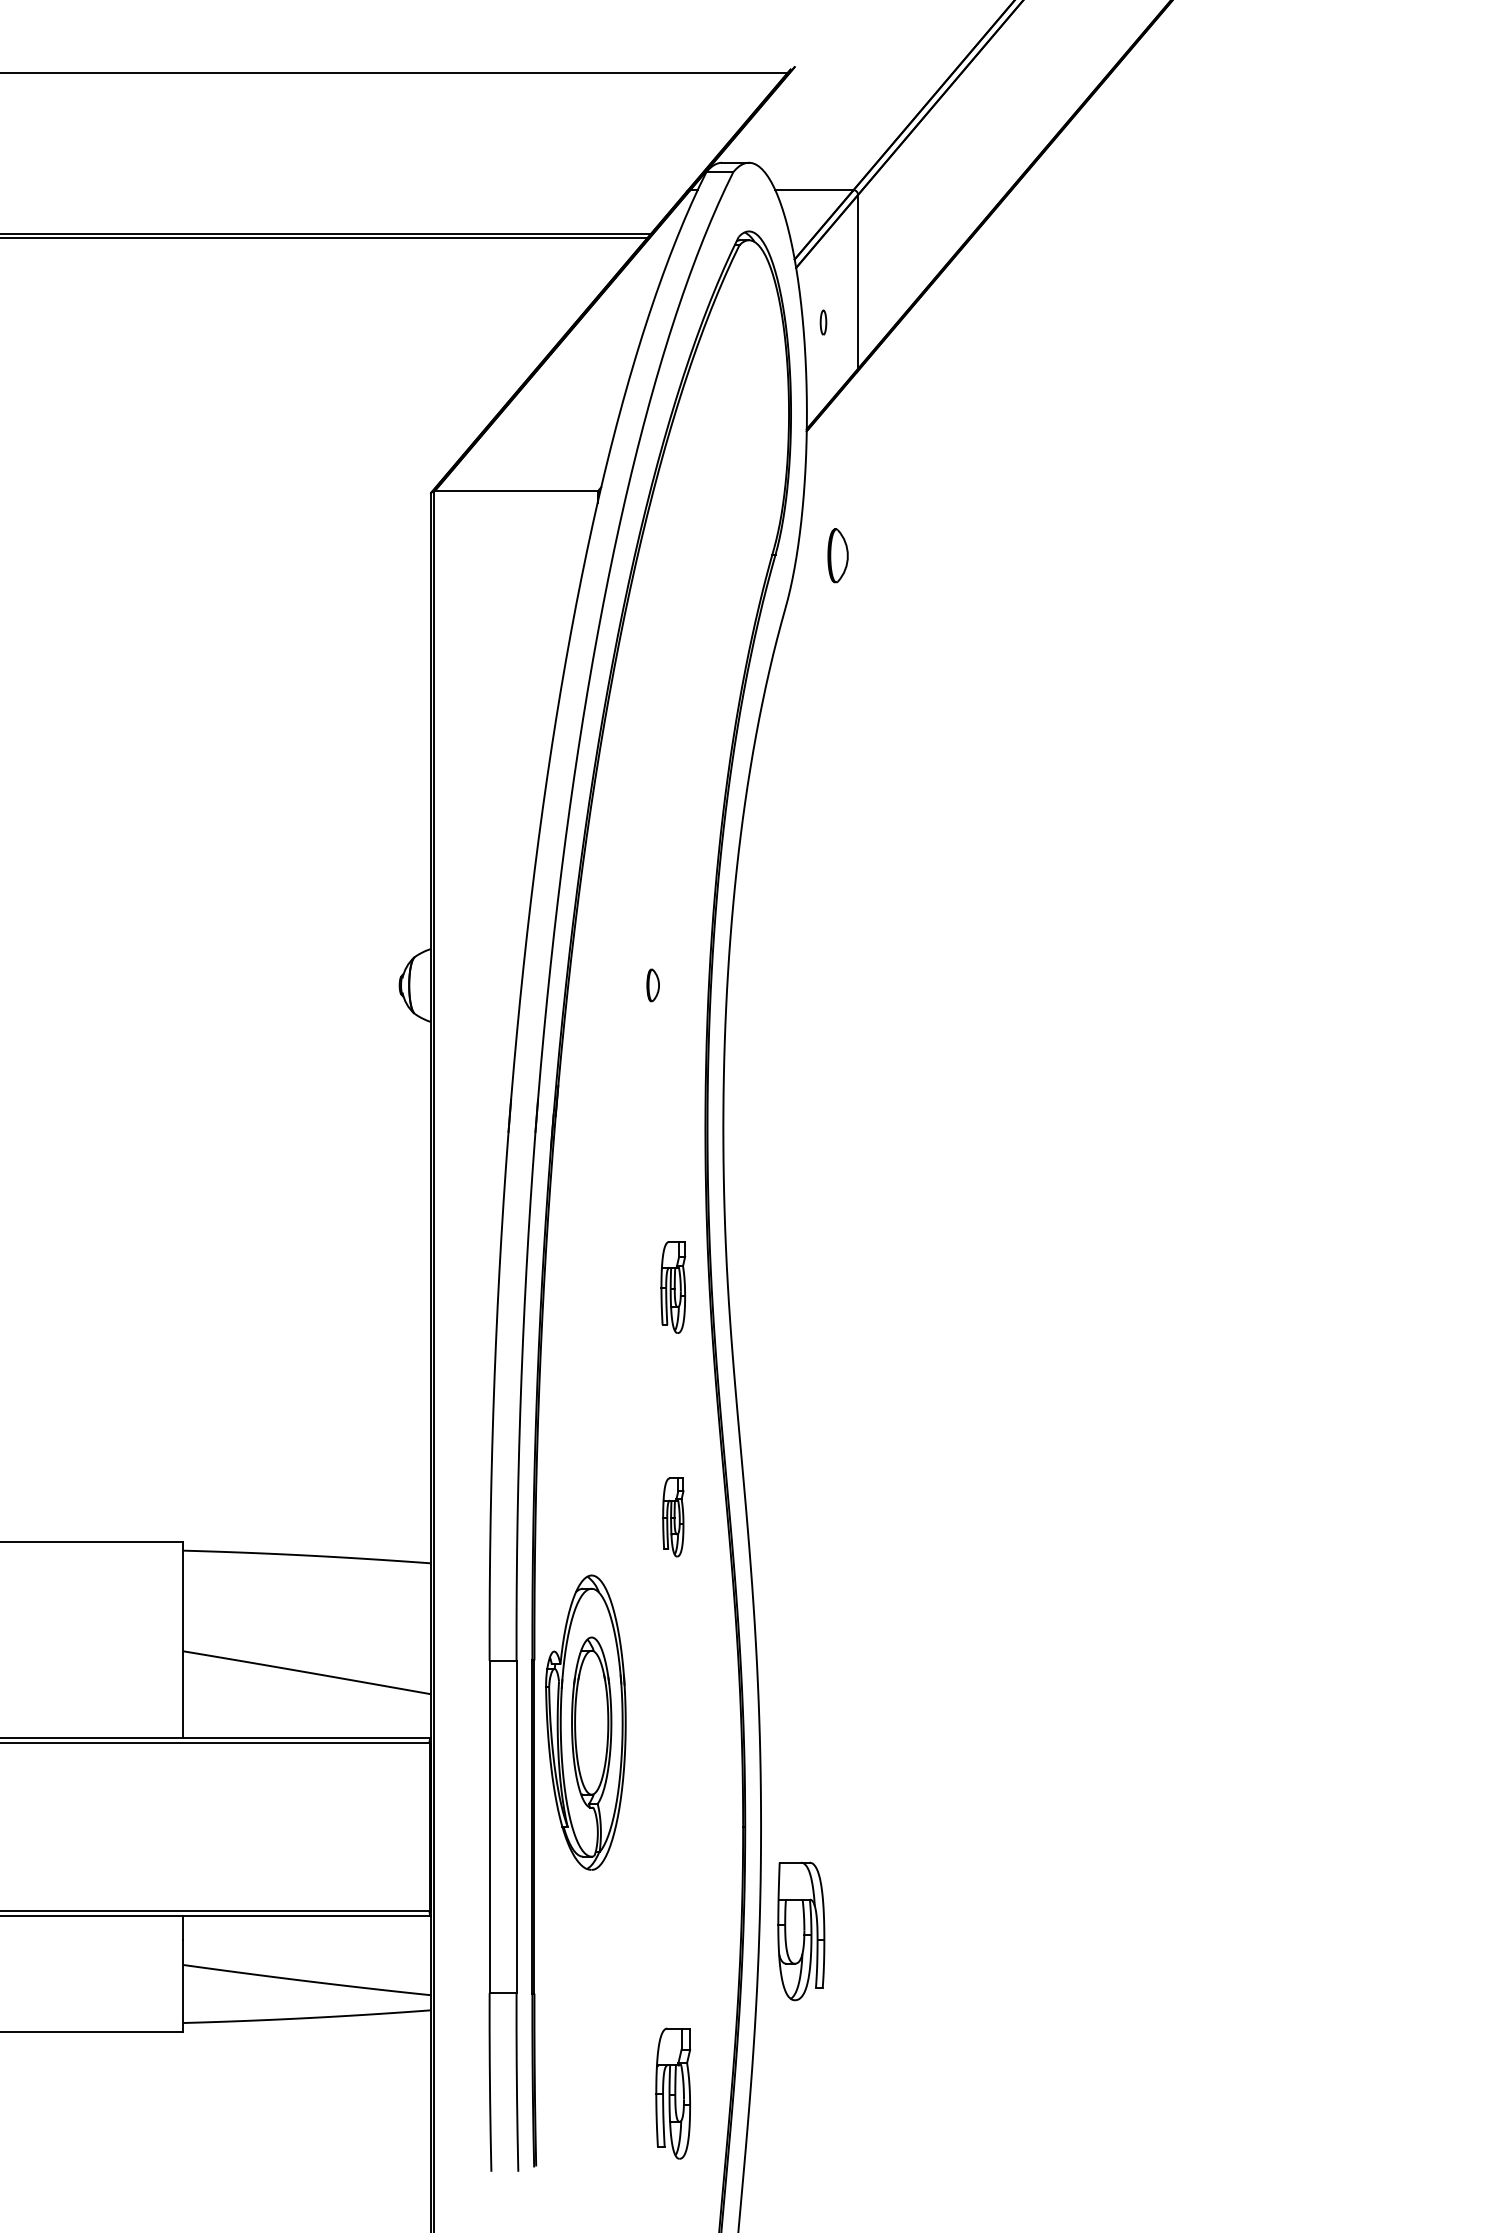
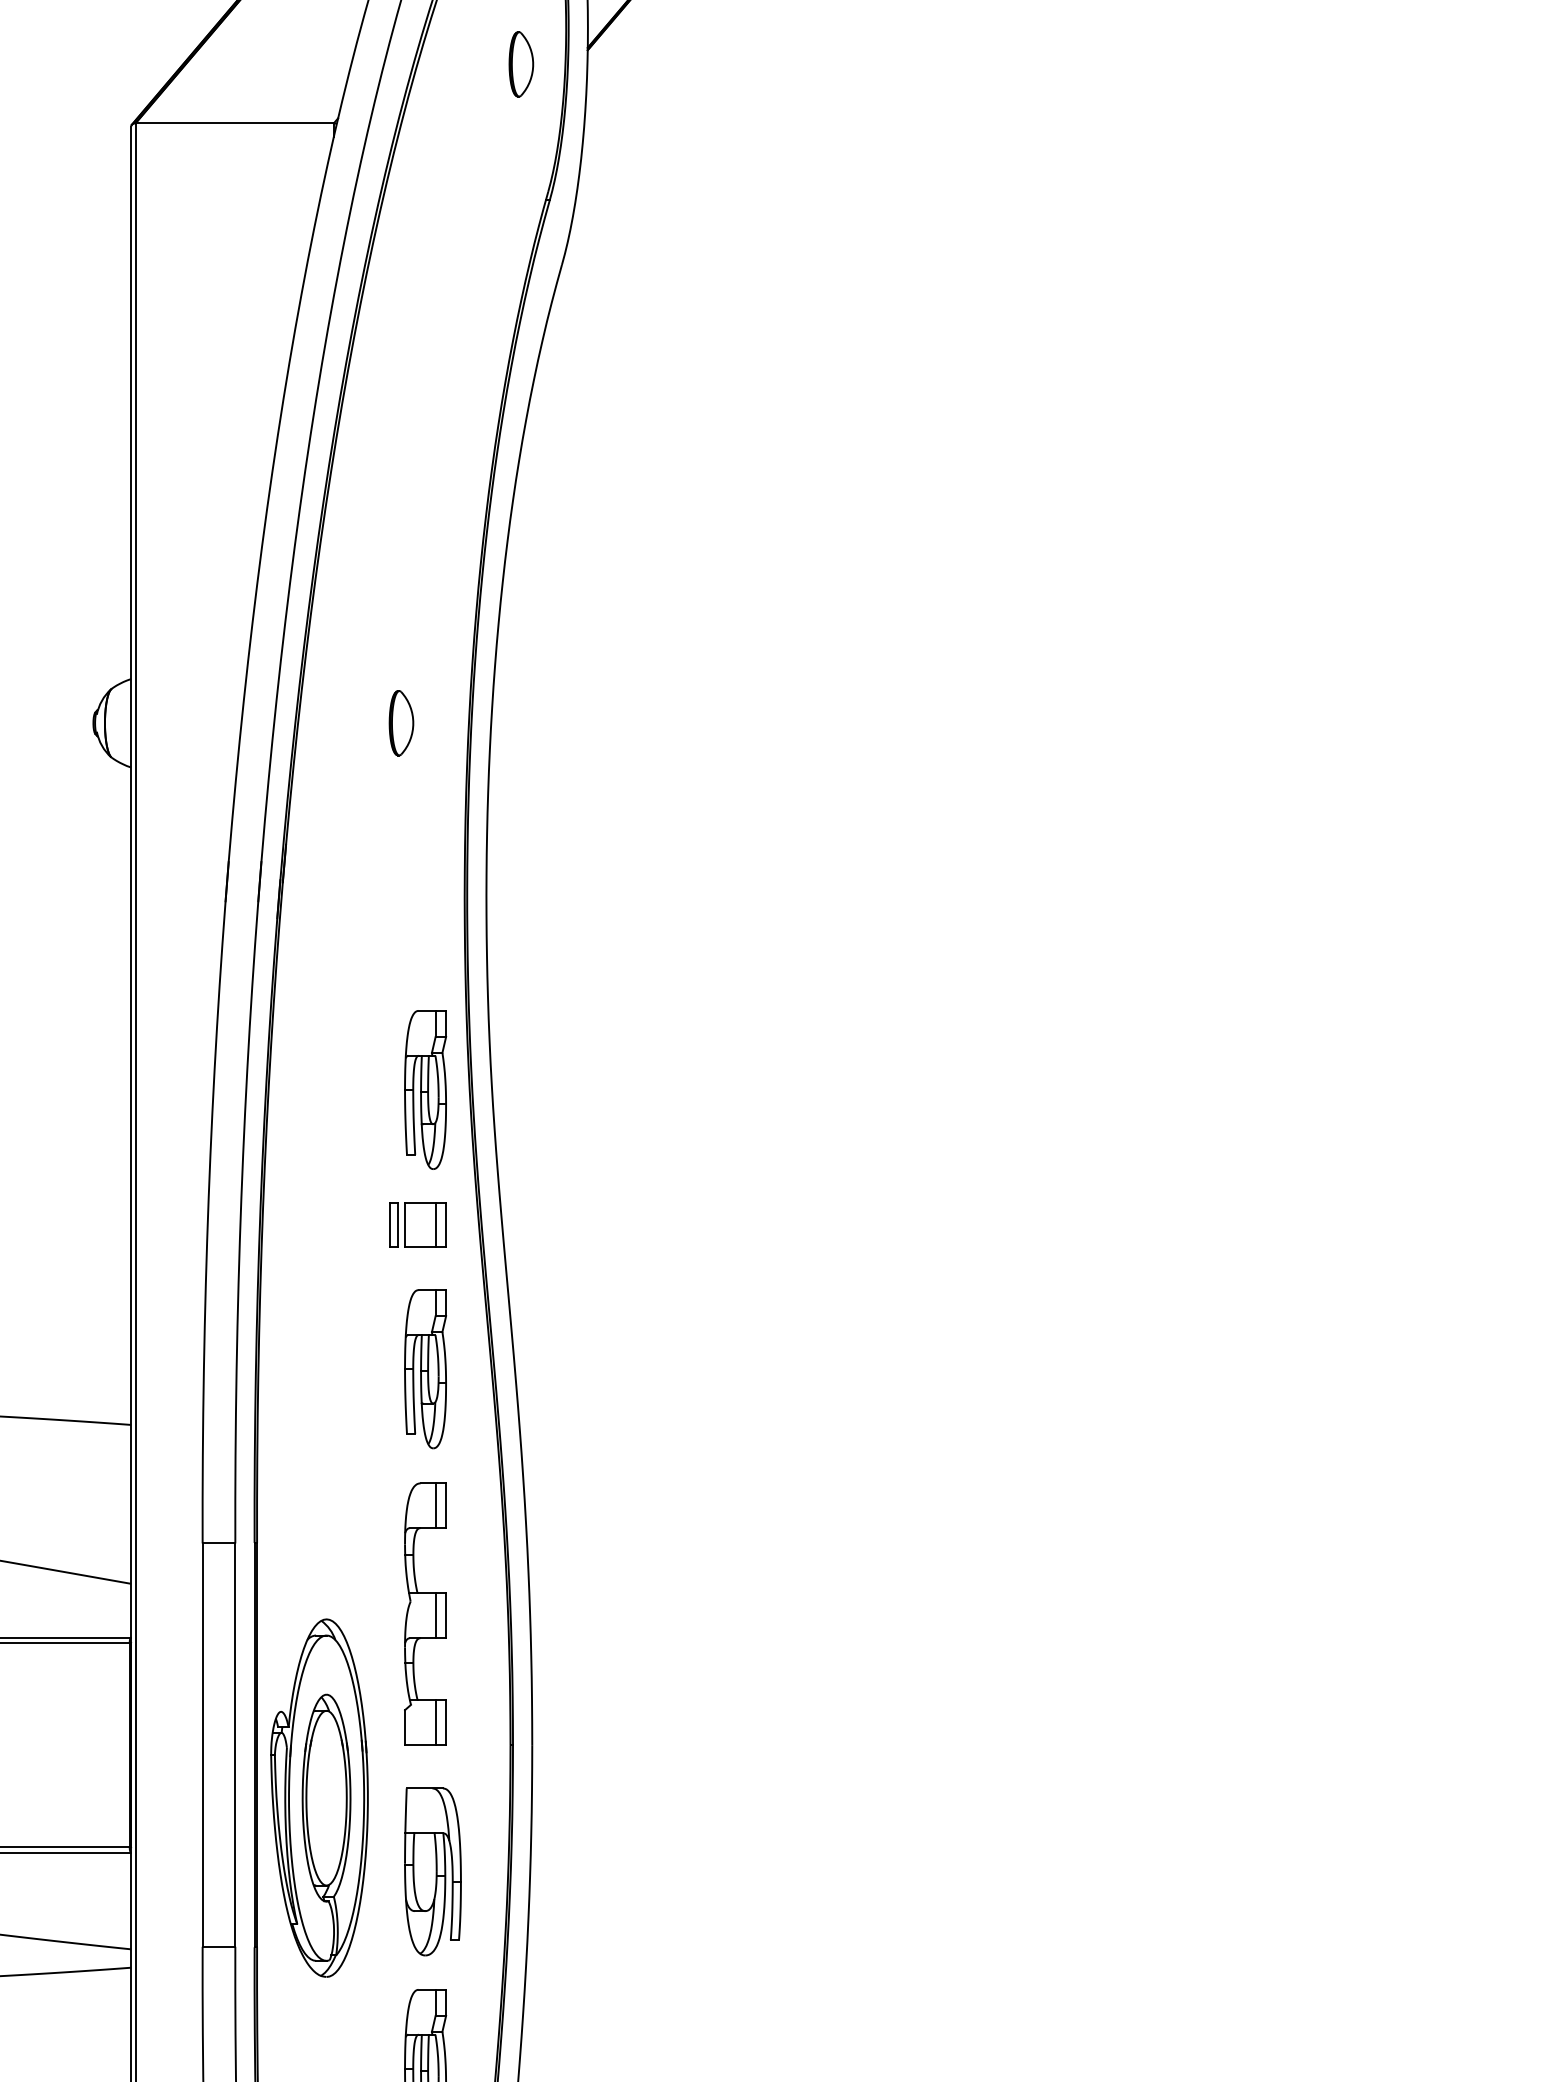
part: (837, 555) -> (520, 63), moved
part: (652, 985) -> (400, 723), size x1.67
part: (673, 1287) -> (425, 1089), size x1.43
part: (666, 1398) -> (417, 1224), added
part: (673, 1517) -> (425, 1369), size x1.67
part: (672, 1718) -> (424, 1613), added
part: (585, 1722) -> (319, 1797), moved
part: (801, 1931) -> (433, 1871), moved

